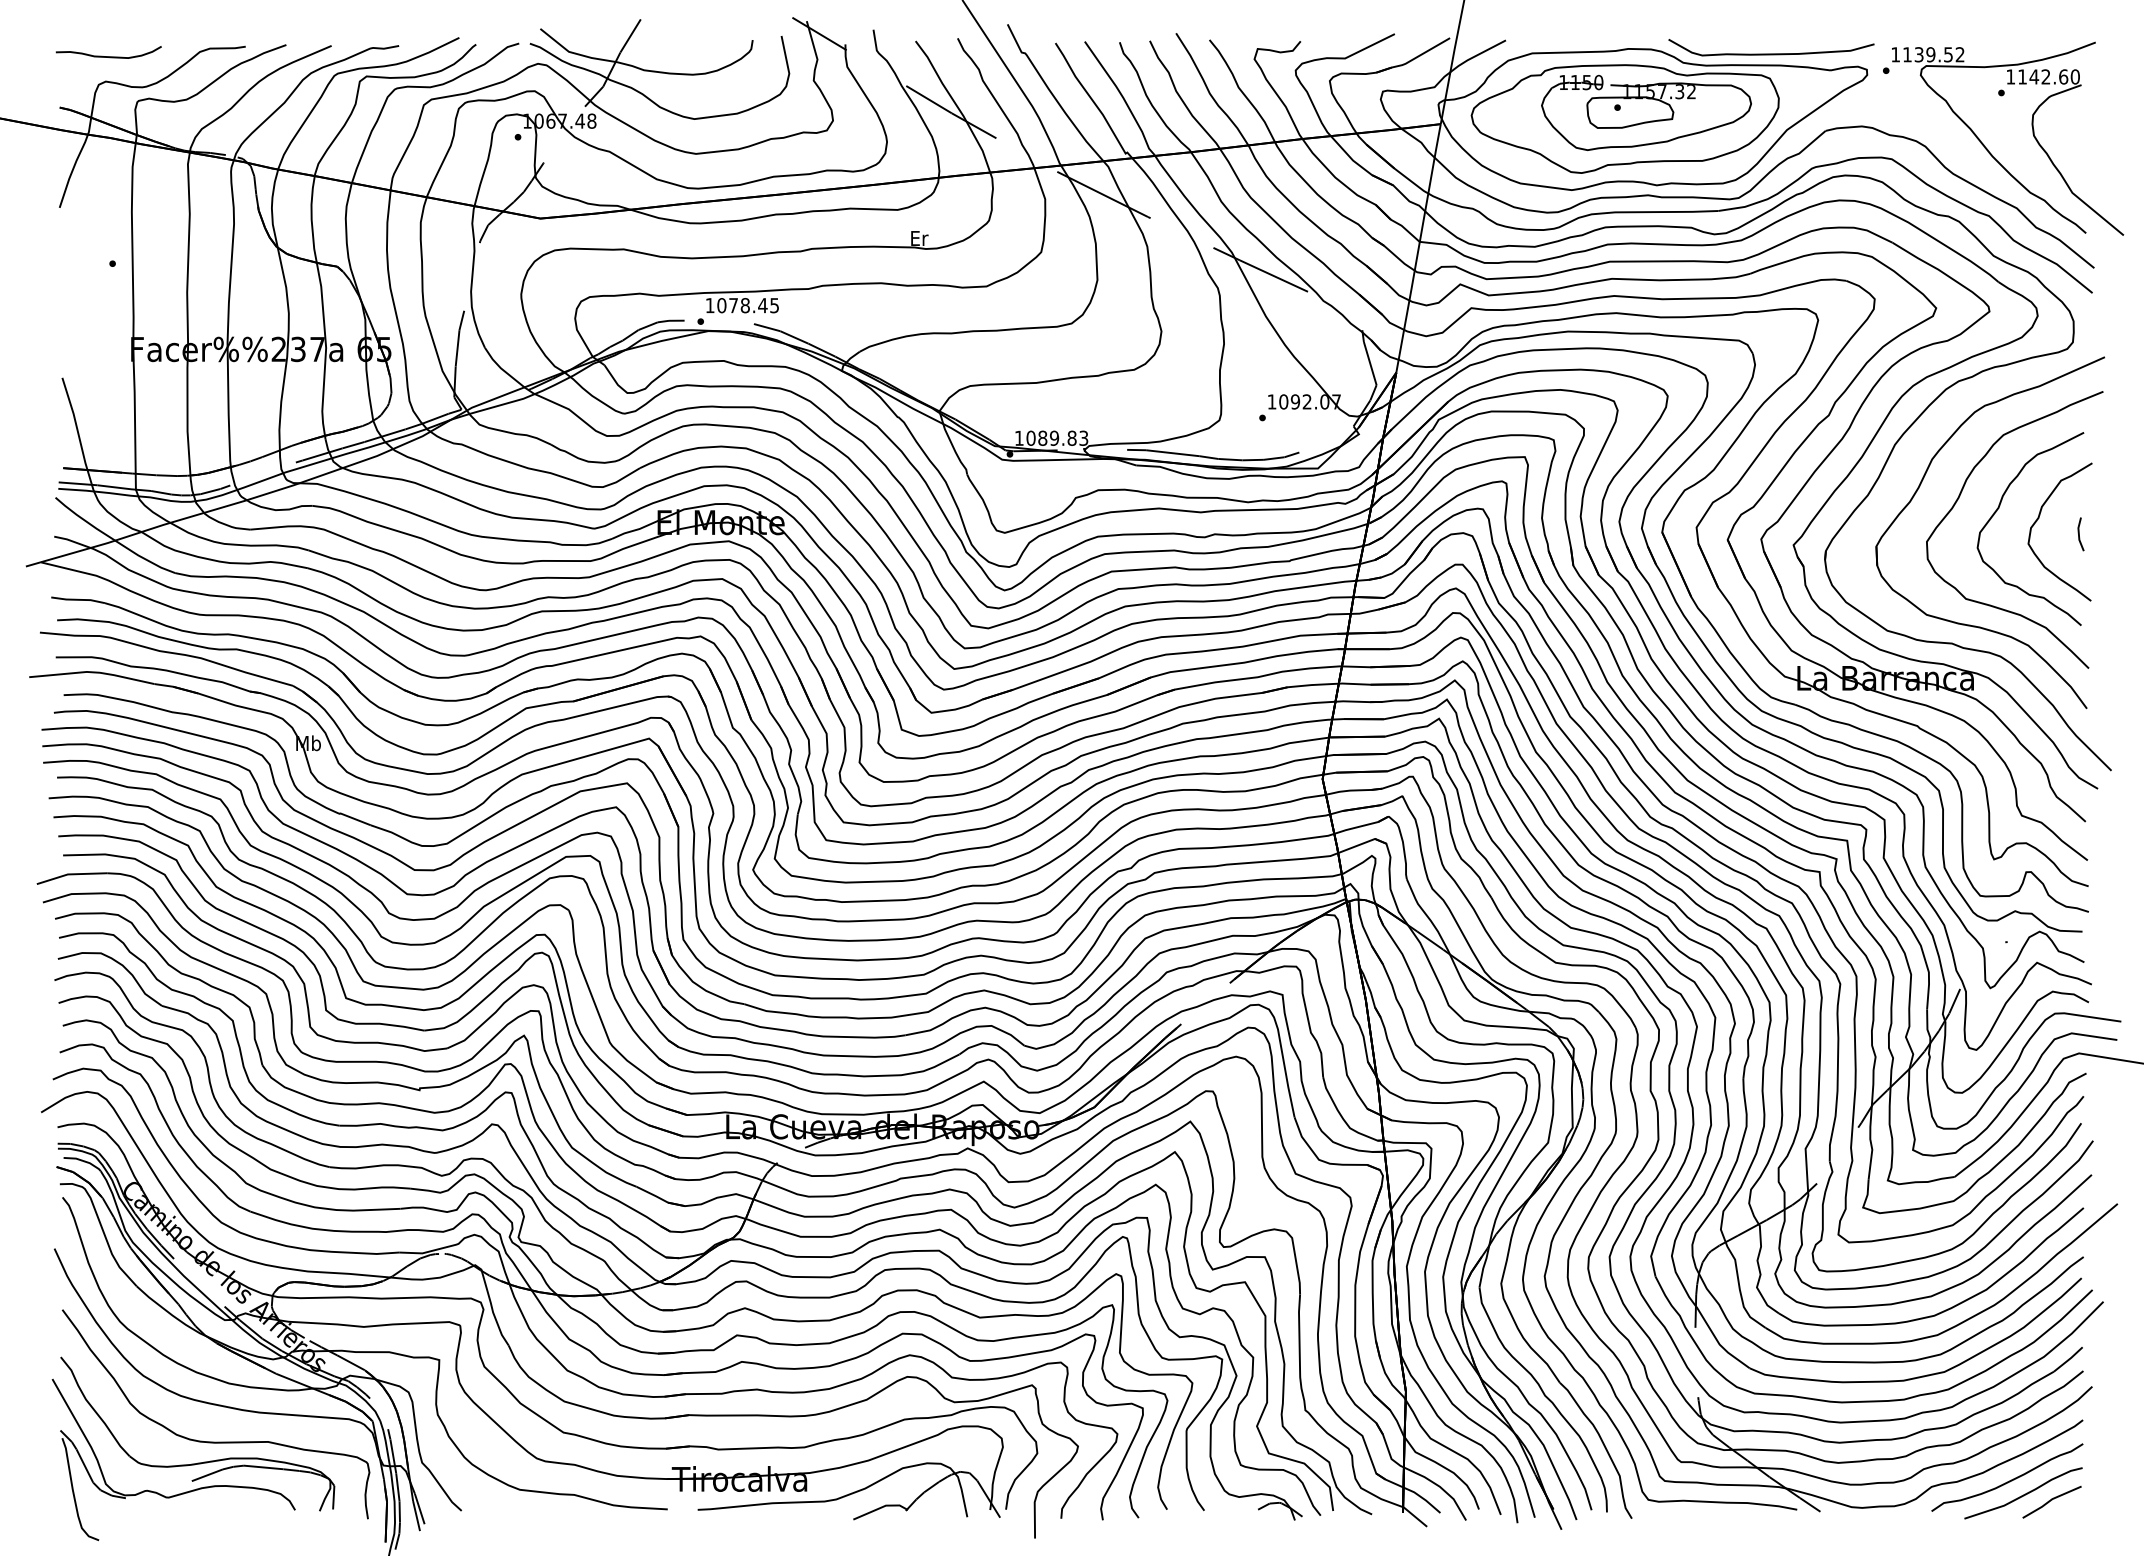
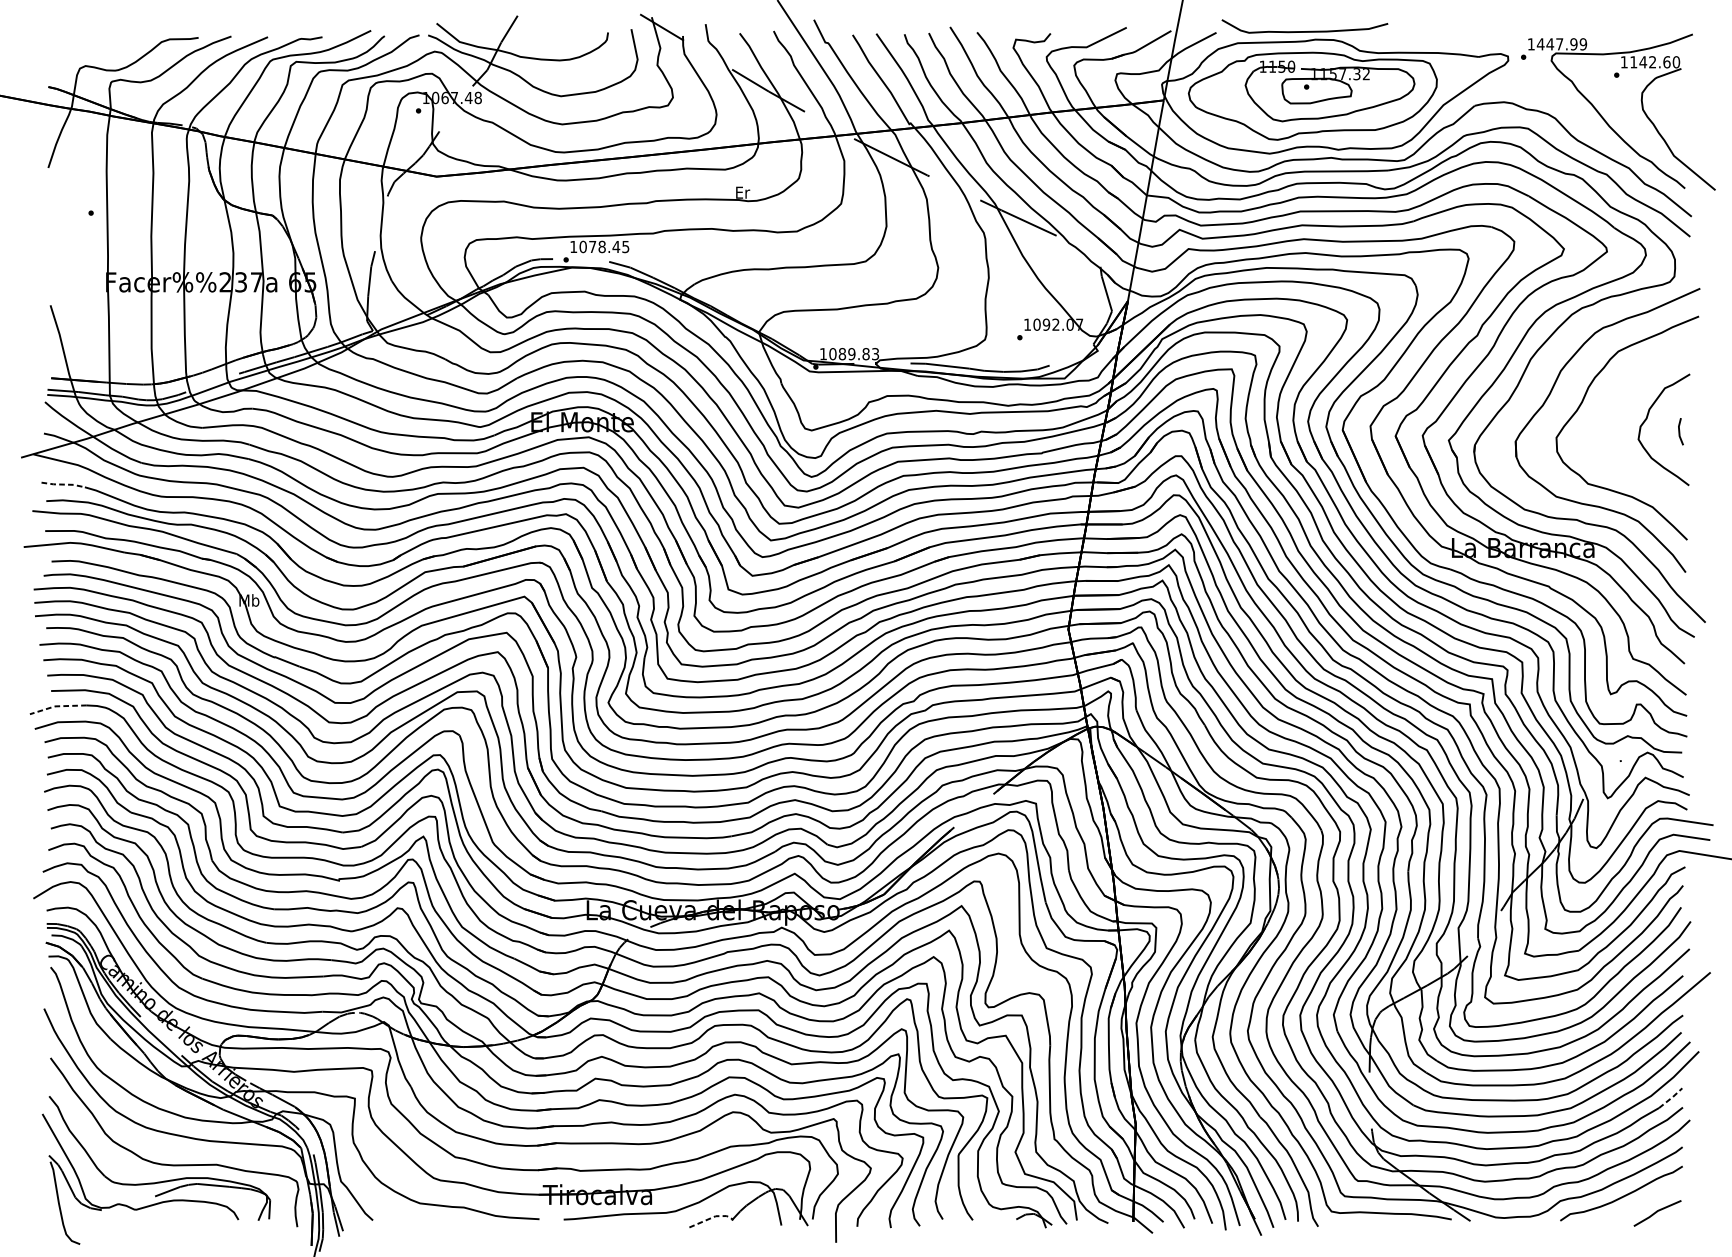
curve: (1771, 53) -> (1304, 31), moved
text: (1933, 54) -> (1561, 44), 1139.52 -> 1447.99
curve: (108, 56) -> (87, 45), removed
curve: (1999, 508) -> (1615, 410), removed
line: (77, 599) -> (62, 484), solid -> dashed
line: (70, 874) -> (57, 706), solid -> dashed
line: (2068, 1359) -> (1670, 1098), solid -> dashed
curve: (2023, 1494) -> (1634, 1207), removed
line: (881, 1507) -> (712, 1217), solid -> dashed

